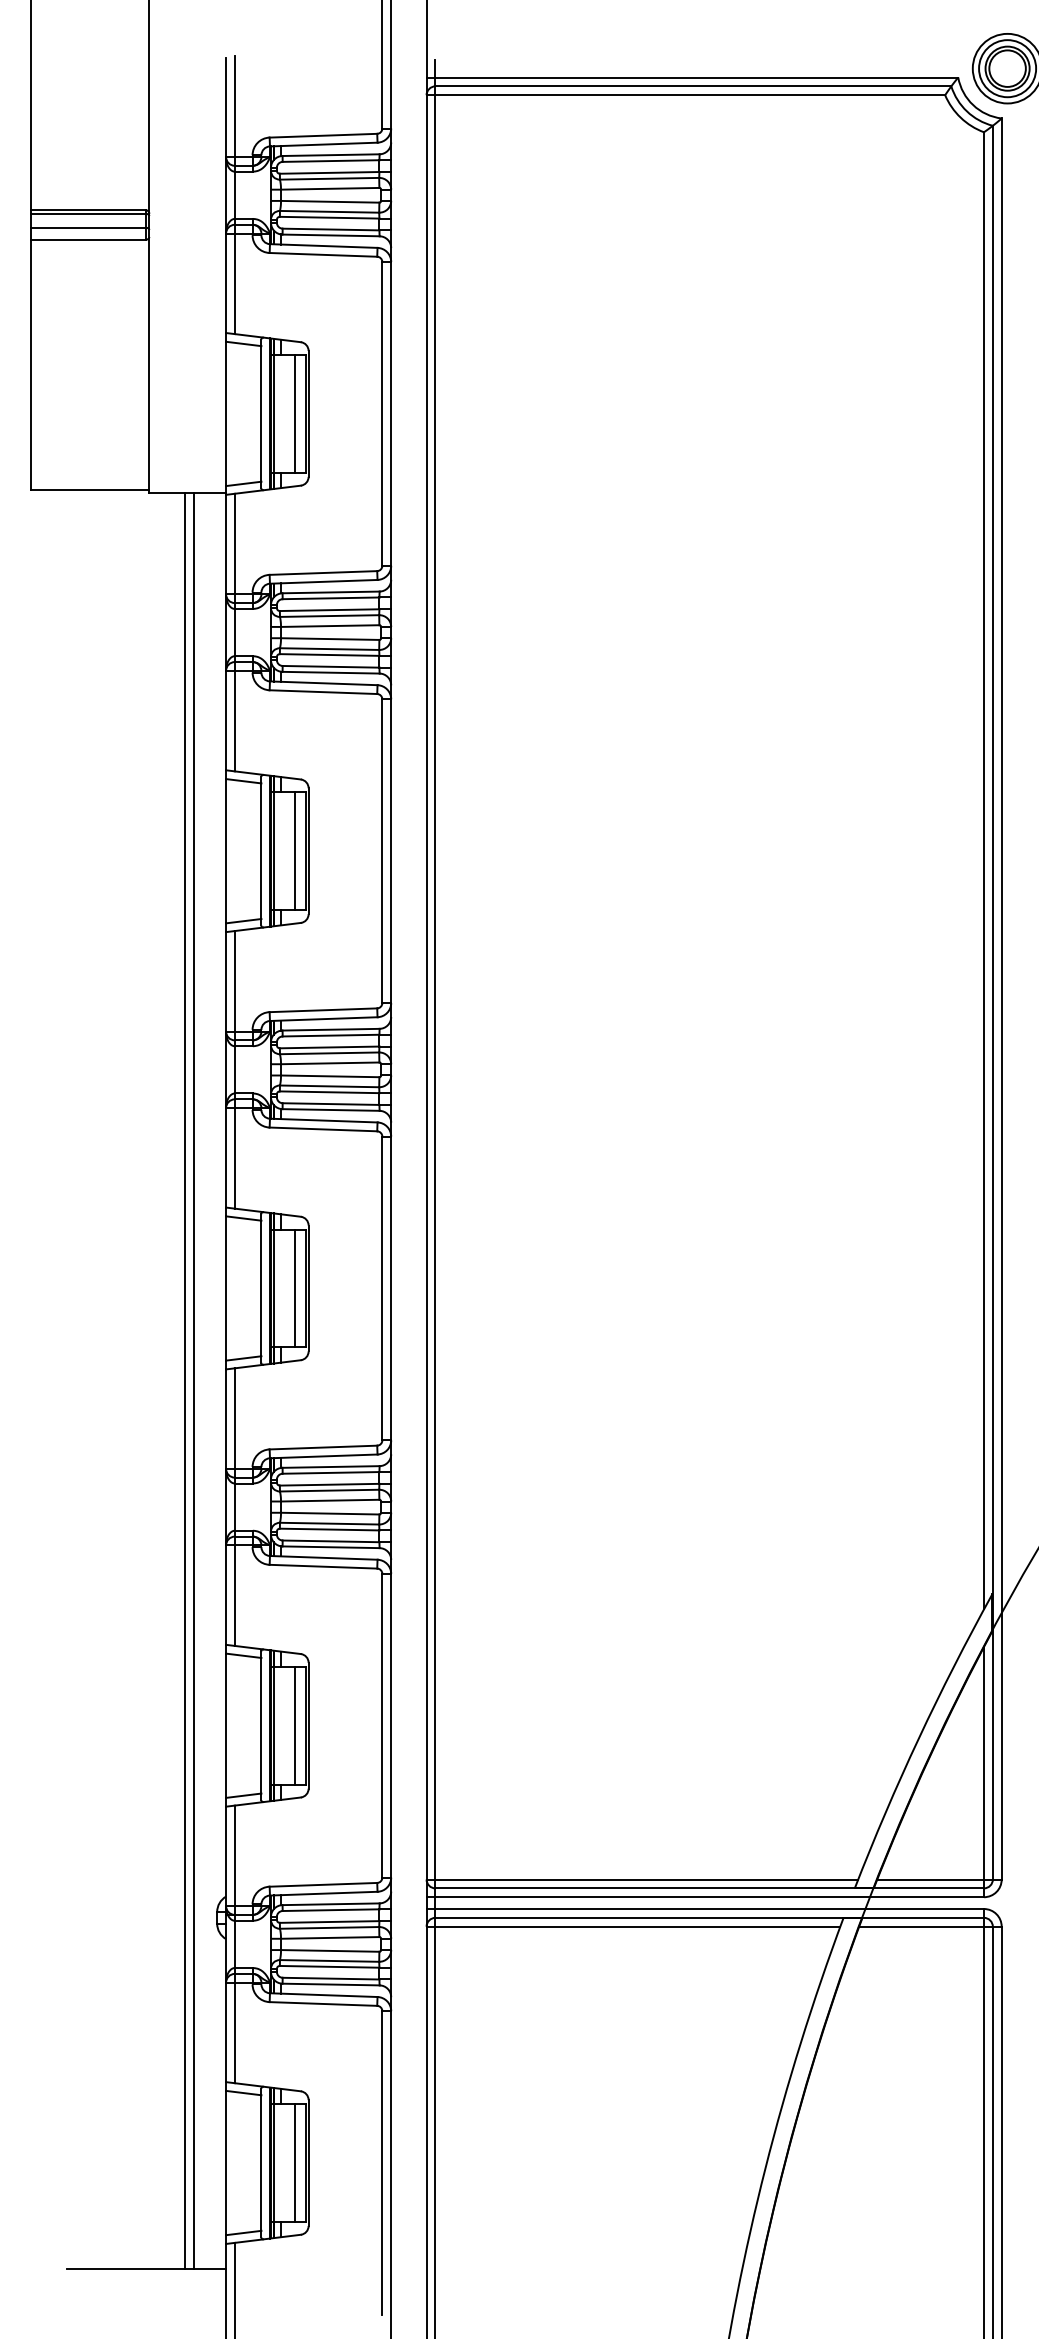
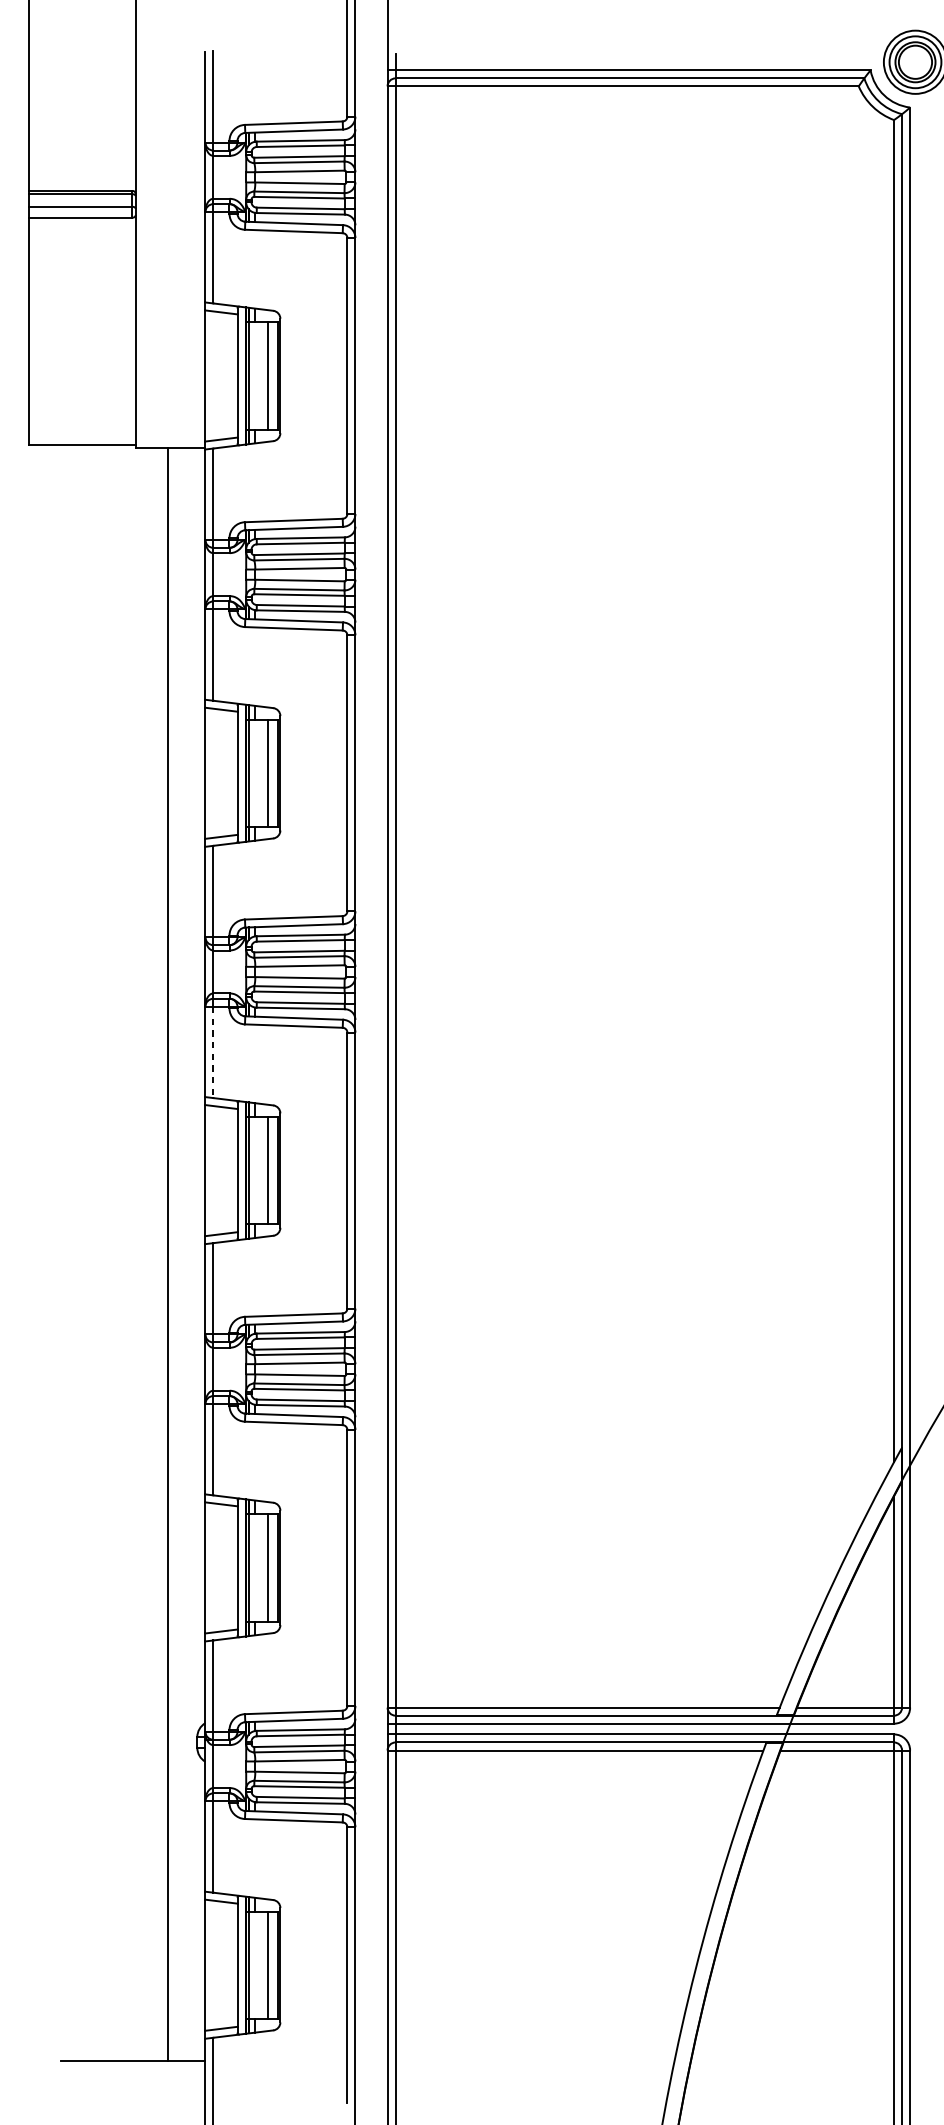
line: (234, 1158) -> (213, 1052), solid -> dashed
line: (193, 1380) -> (175, 1254), removed

